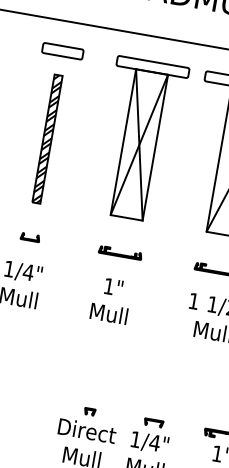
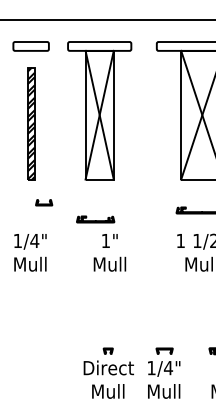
part: (140, 139) -> (99, 110), moved
curve: (30, 238) -> (44, 203), moved
part: (120, 252) -> (95, 219), moved

